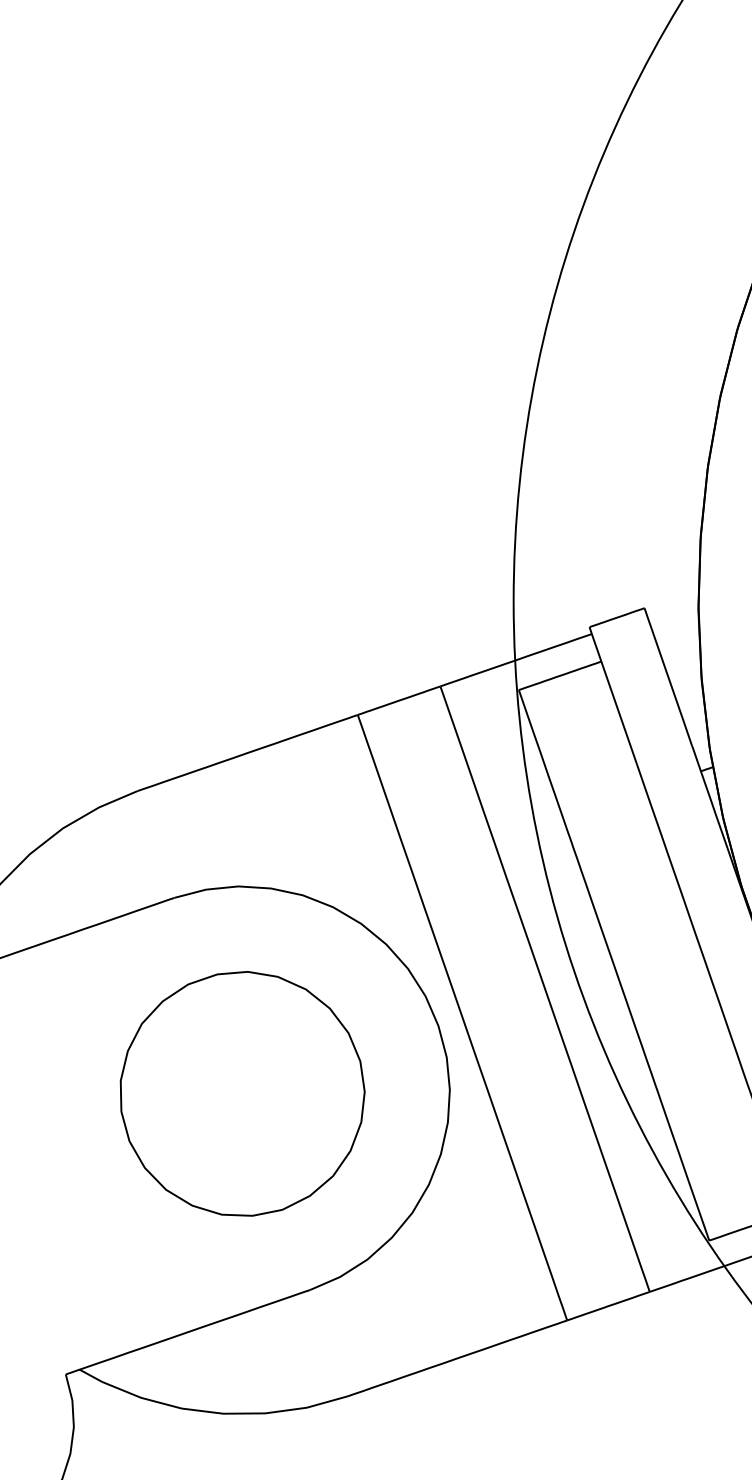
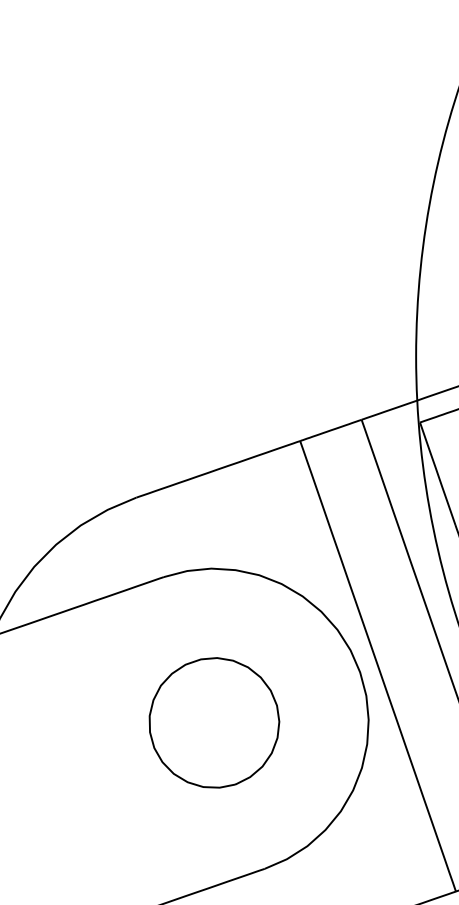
part: (242, 1093) -> (214, 722), size x0.71

